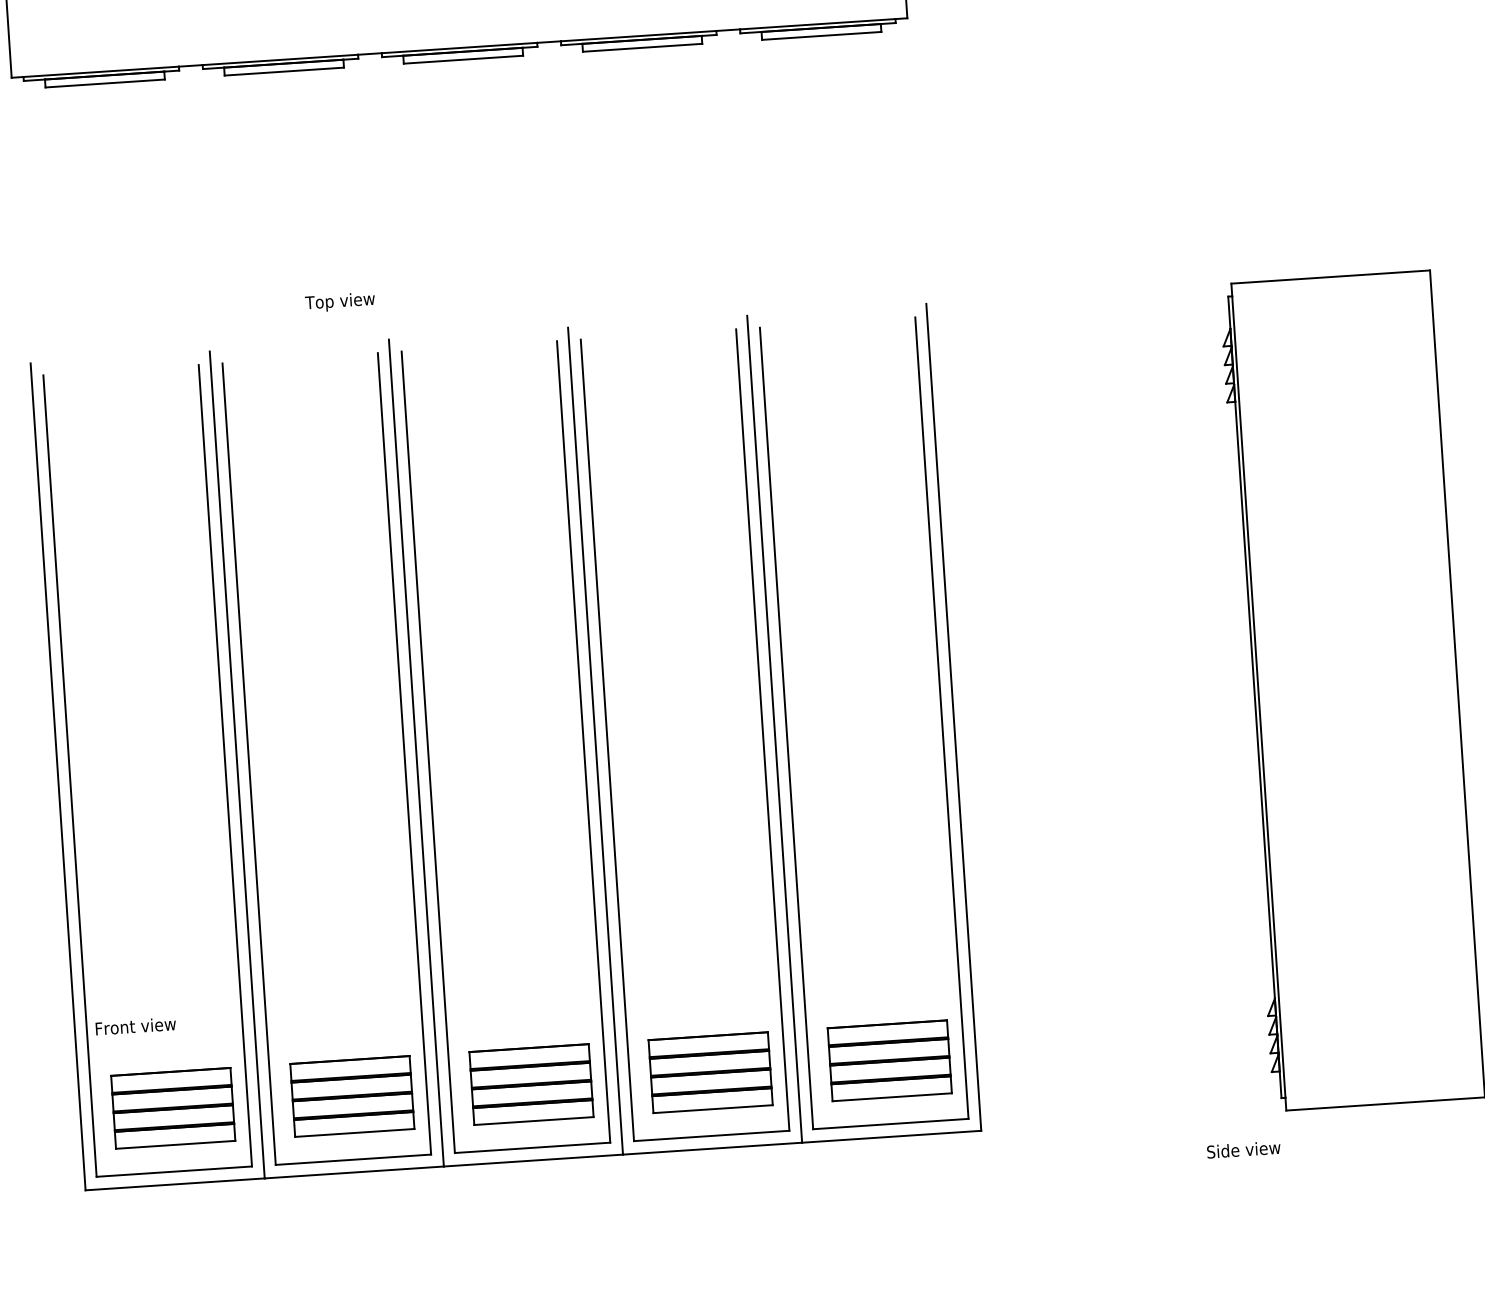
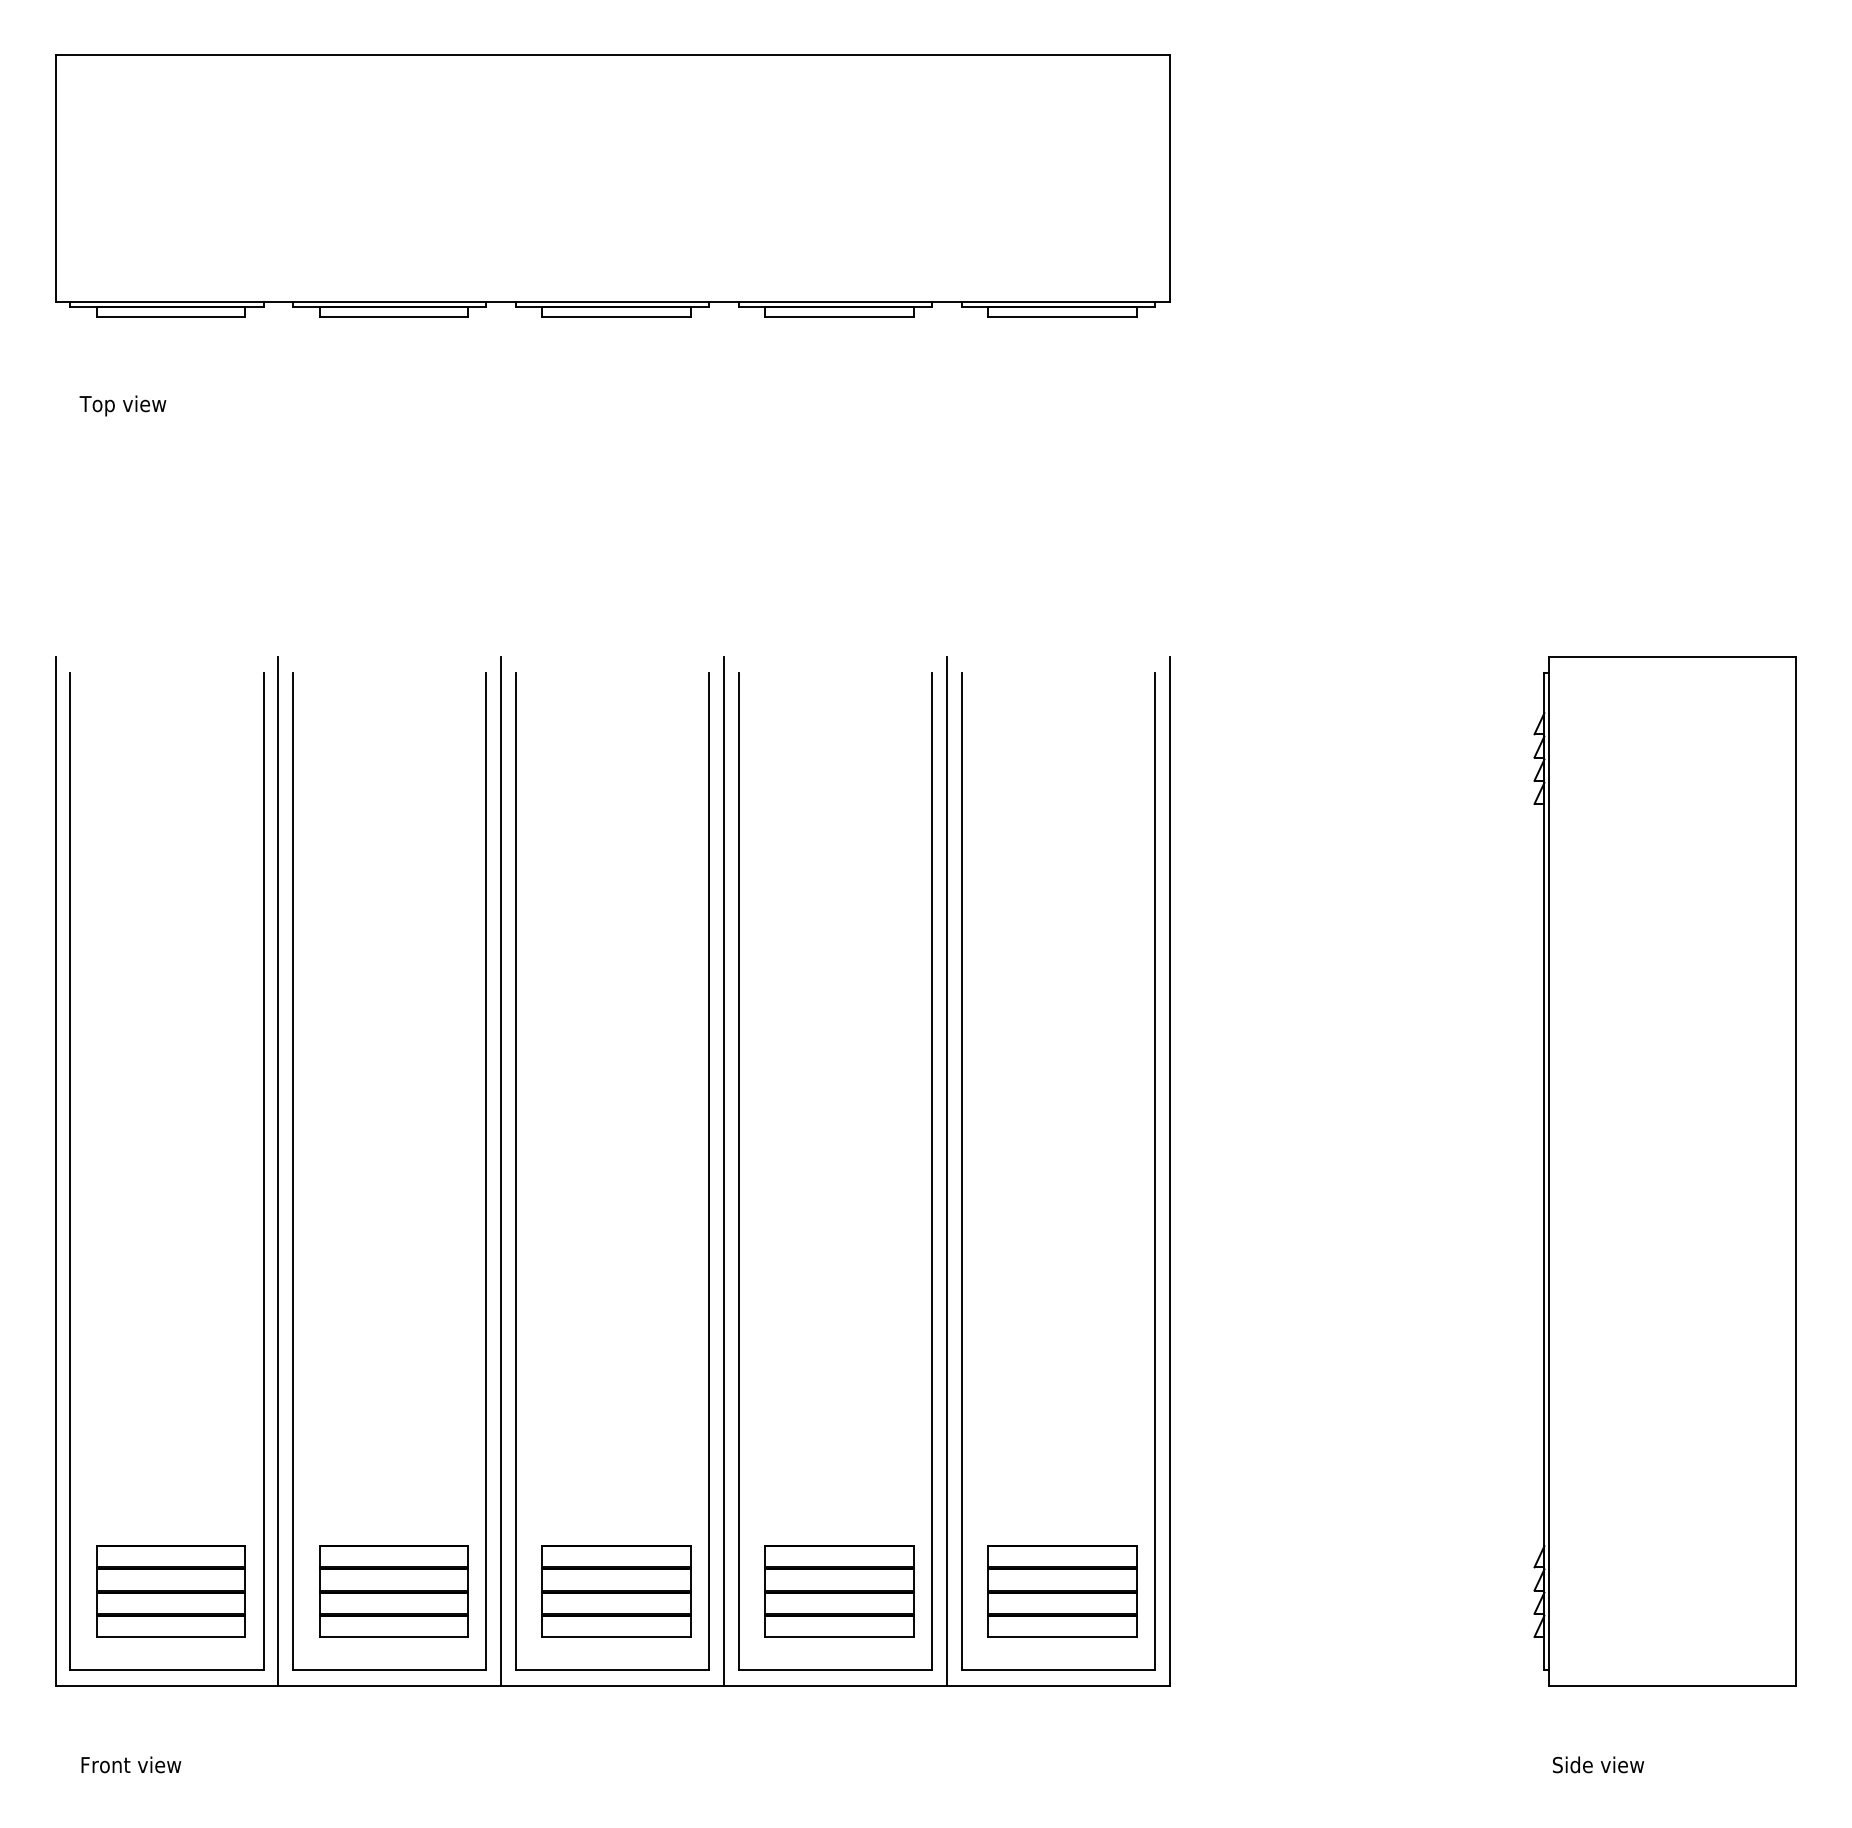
text: (339, 301) -> (122, 405), moved
text: (135, 1026) -> (131, 1764), moved
text: (1243, 1149) -> (1598, 1764), moved

